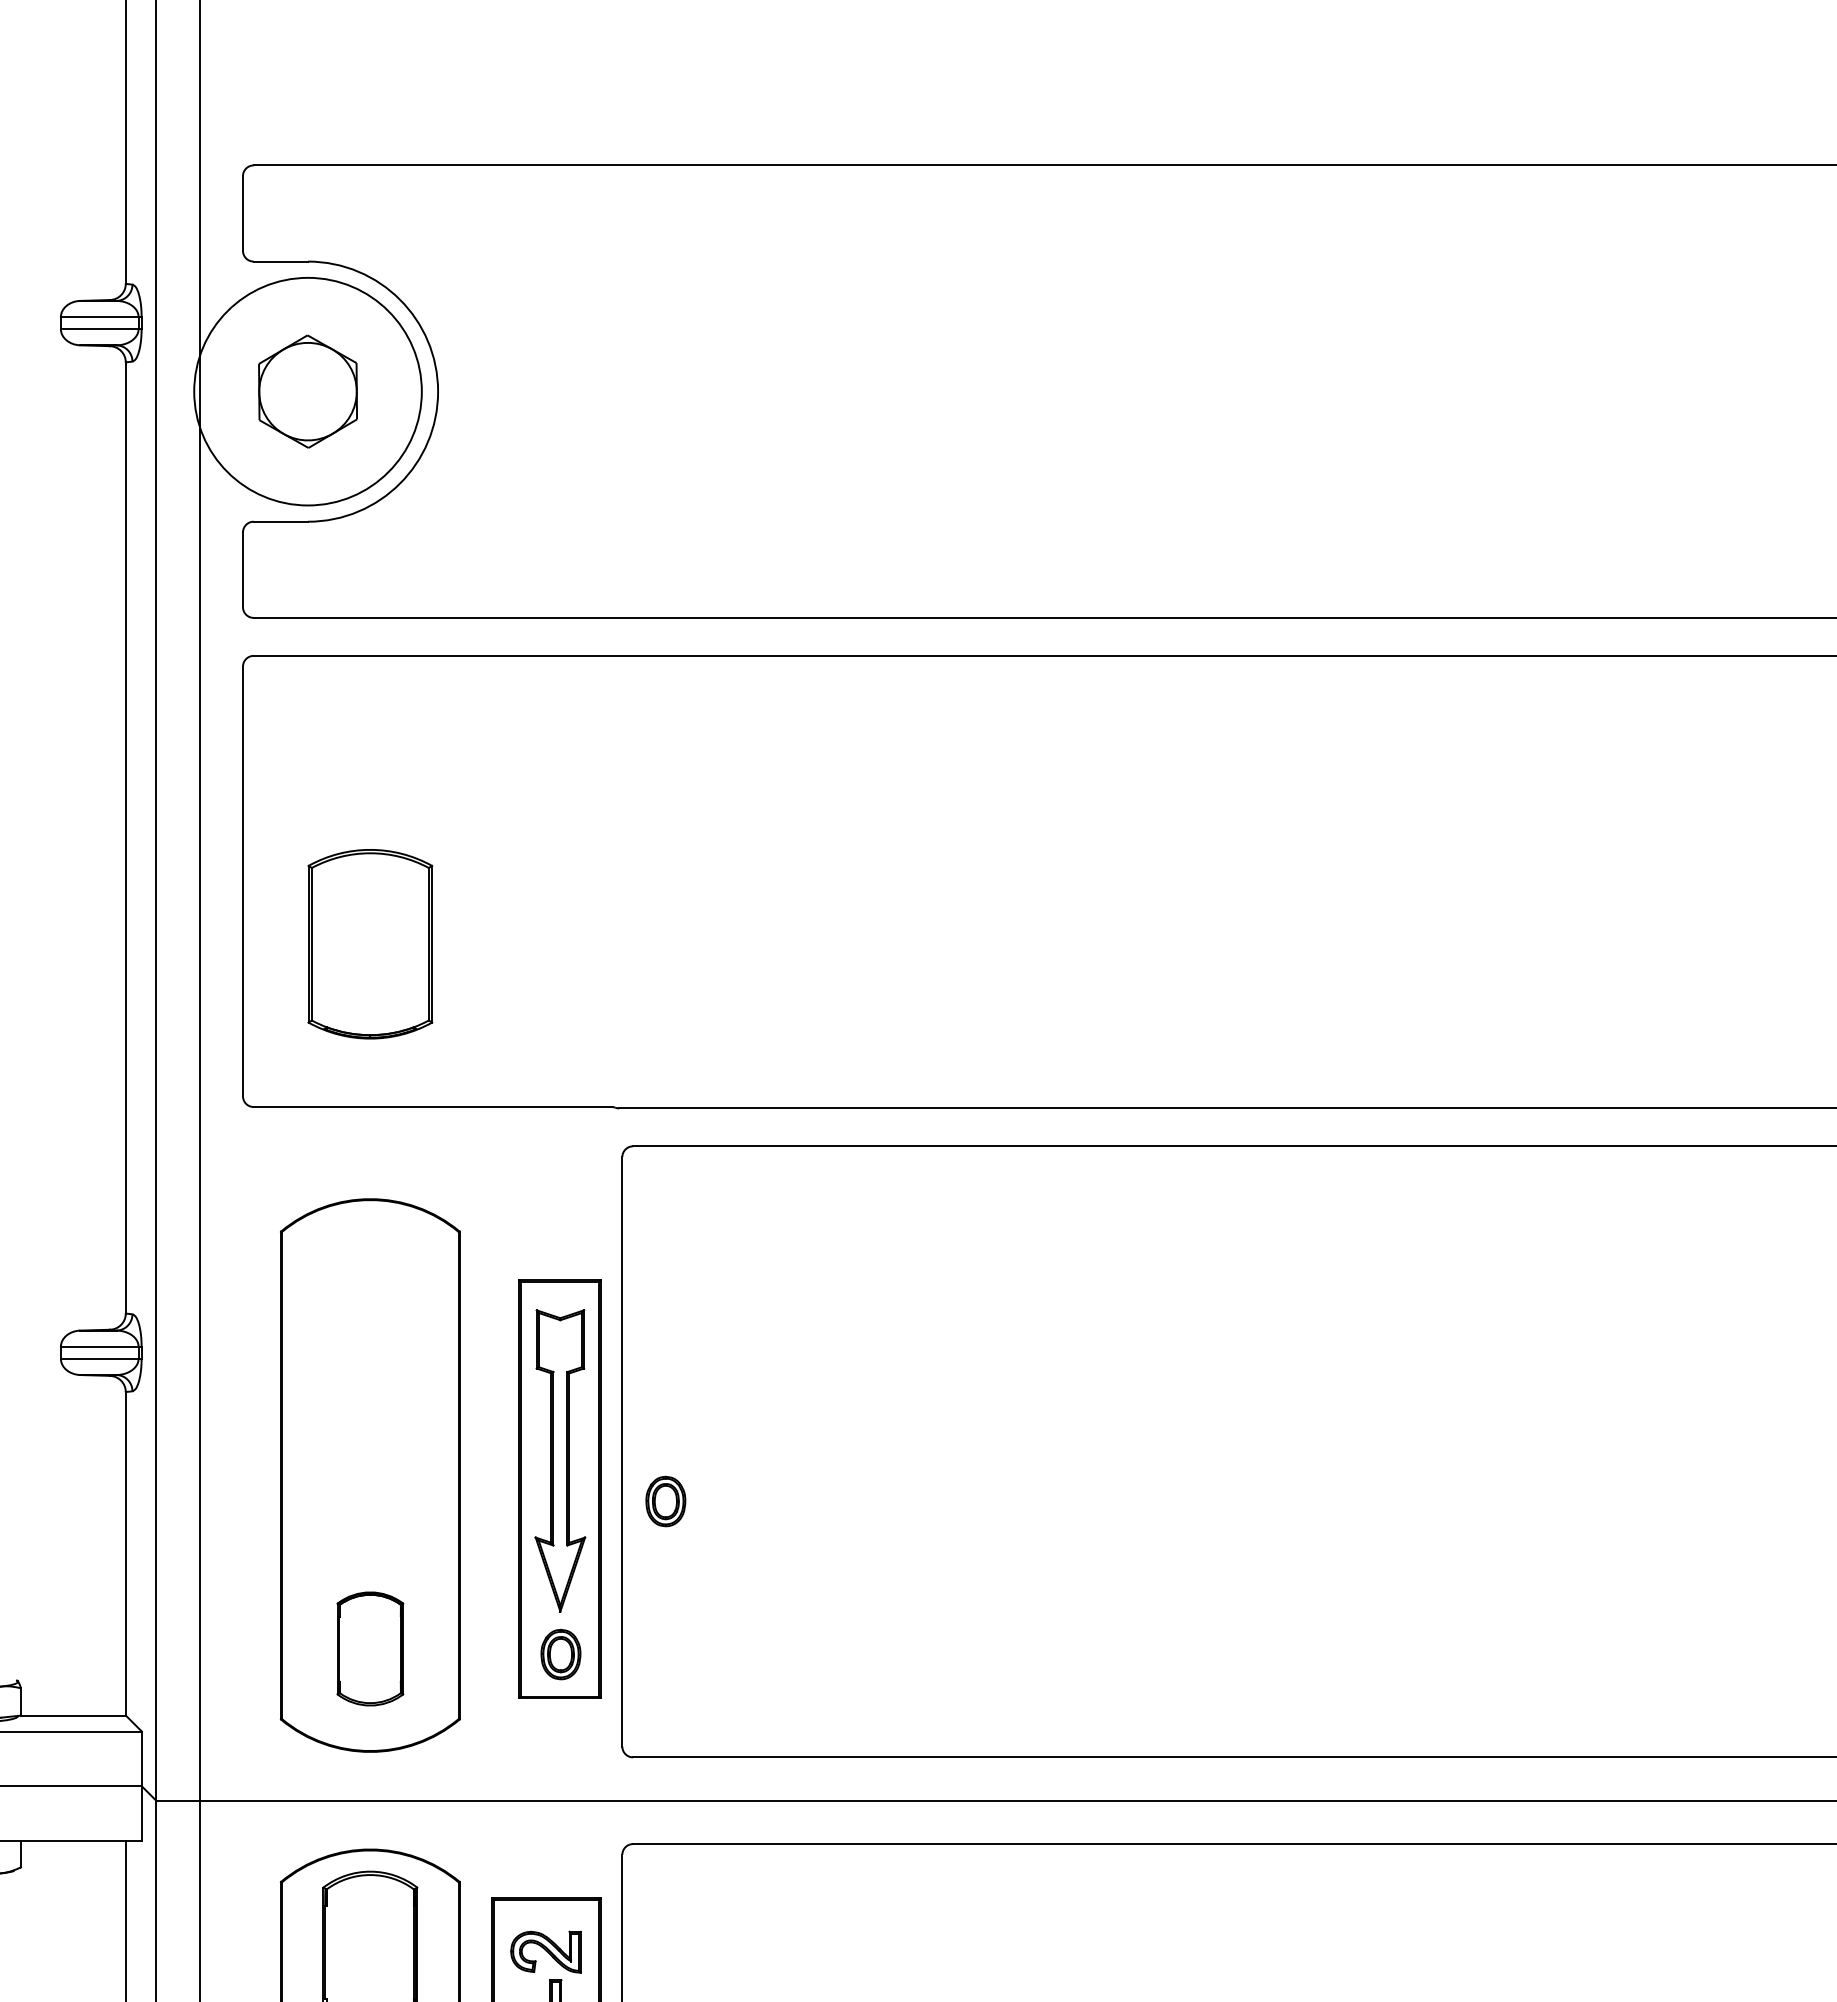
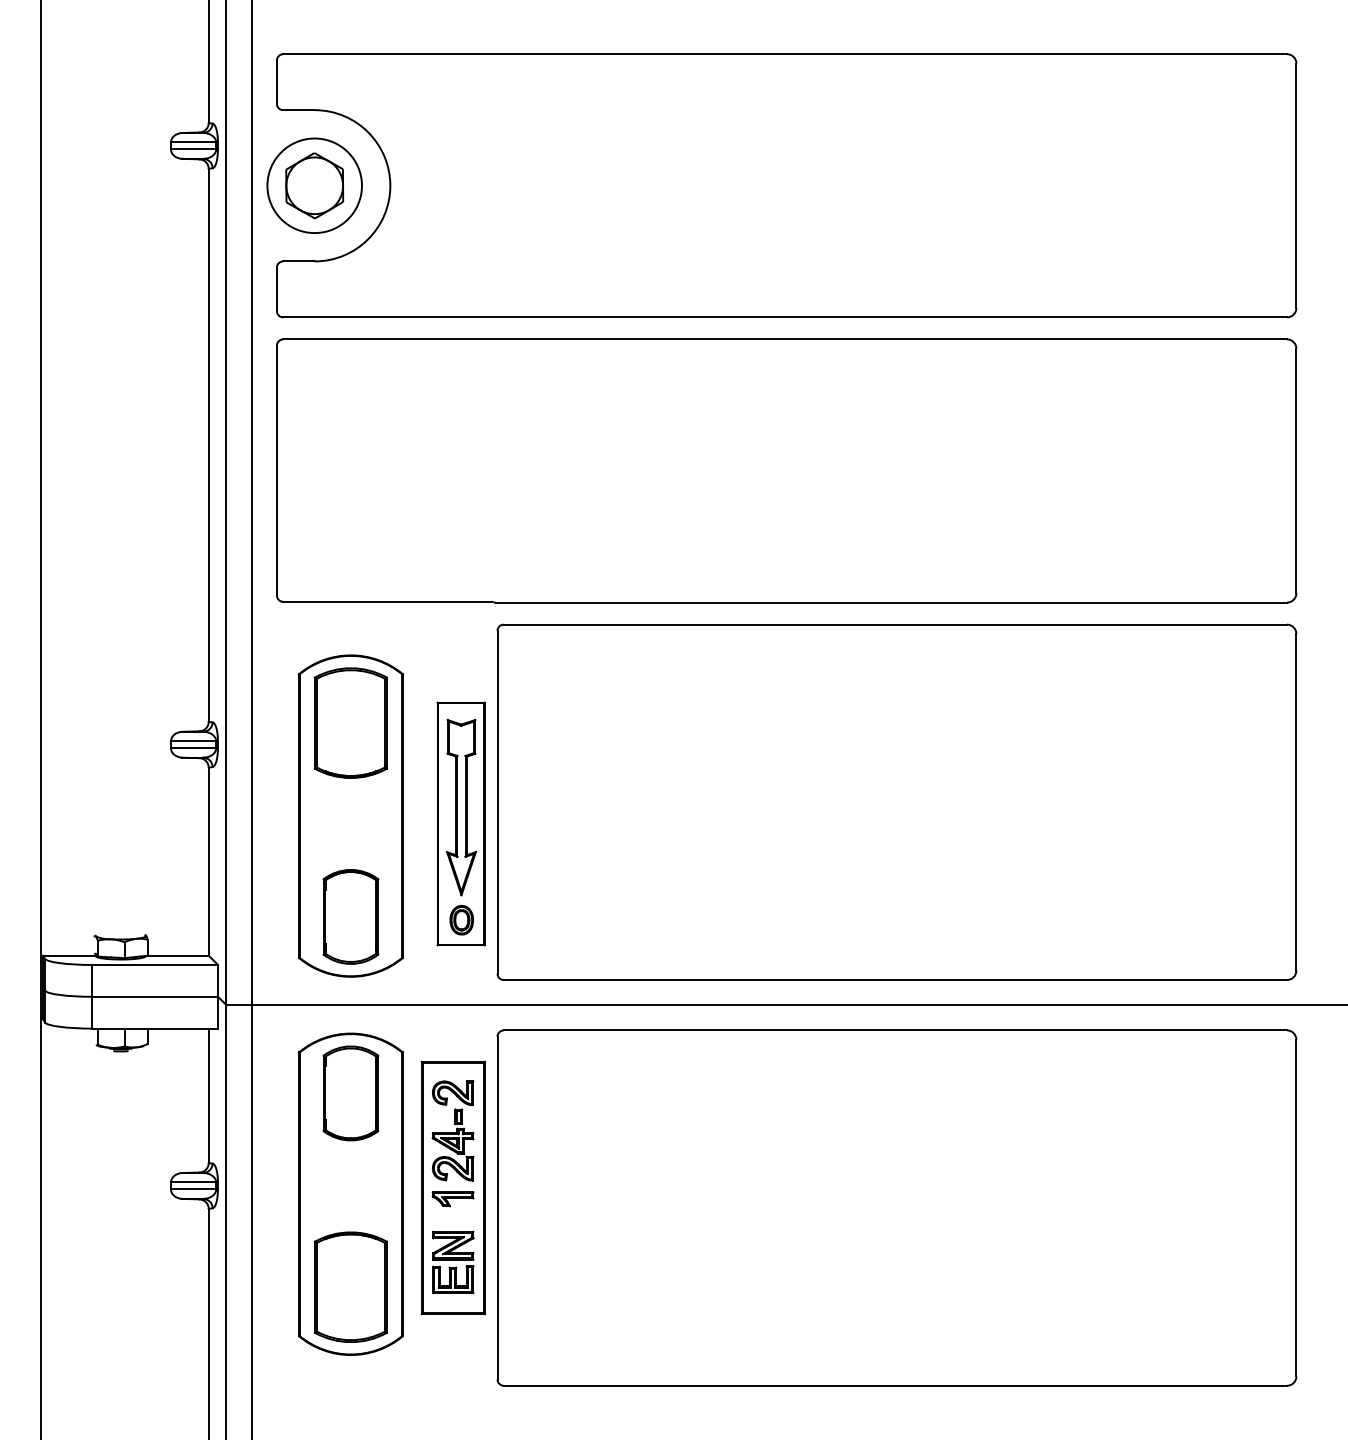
circle: (307, 391) -> (314, 185), size x0.71
part: (369, 943) -> (350, 722), moved
part: (665, 1500) -> (522, 830), removed
part: (369, 1648) -> (350, 916), size x1.43

